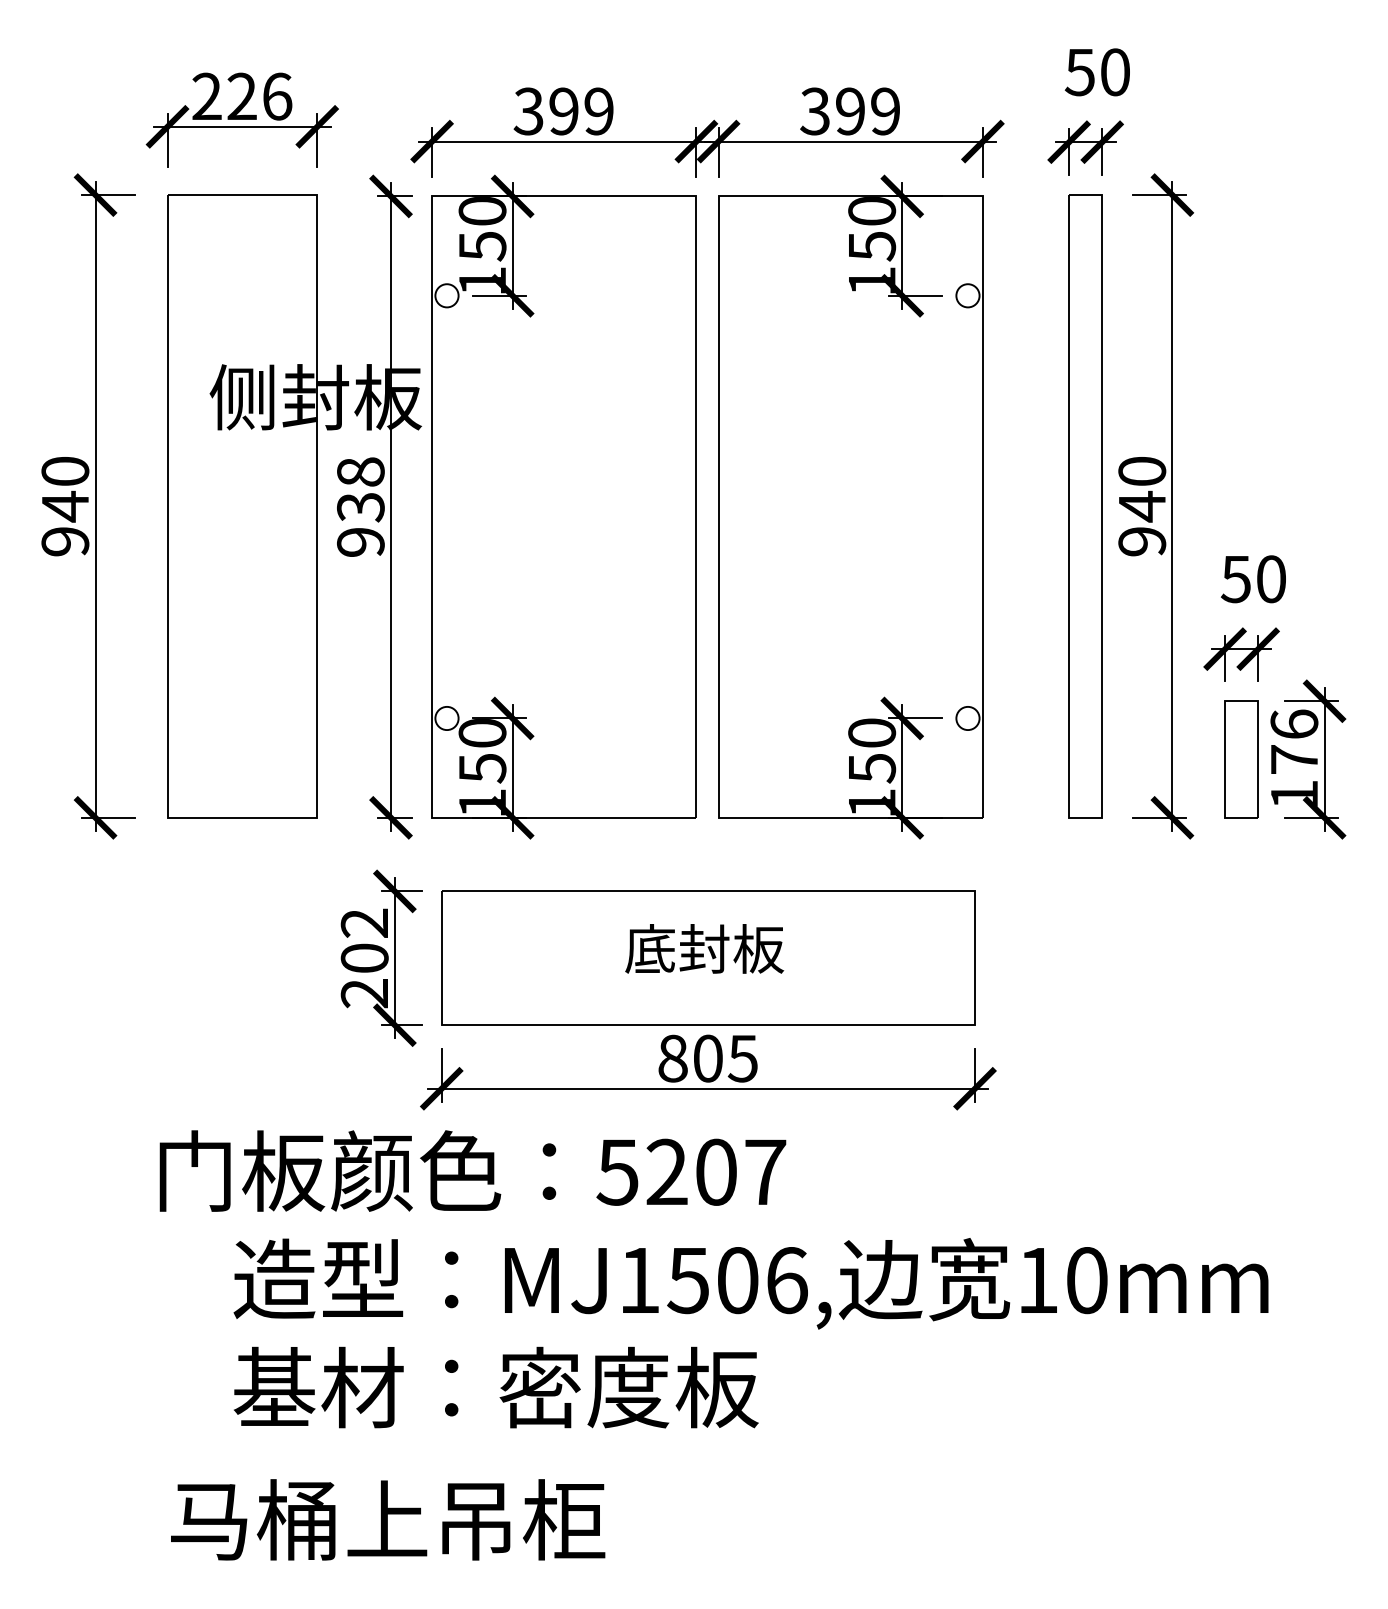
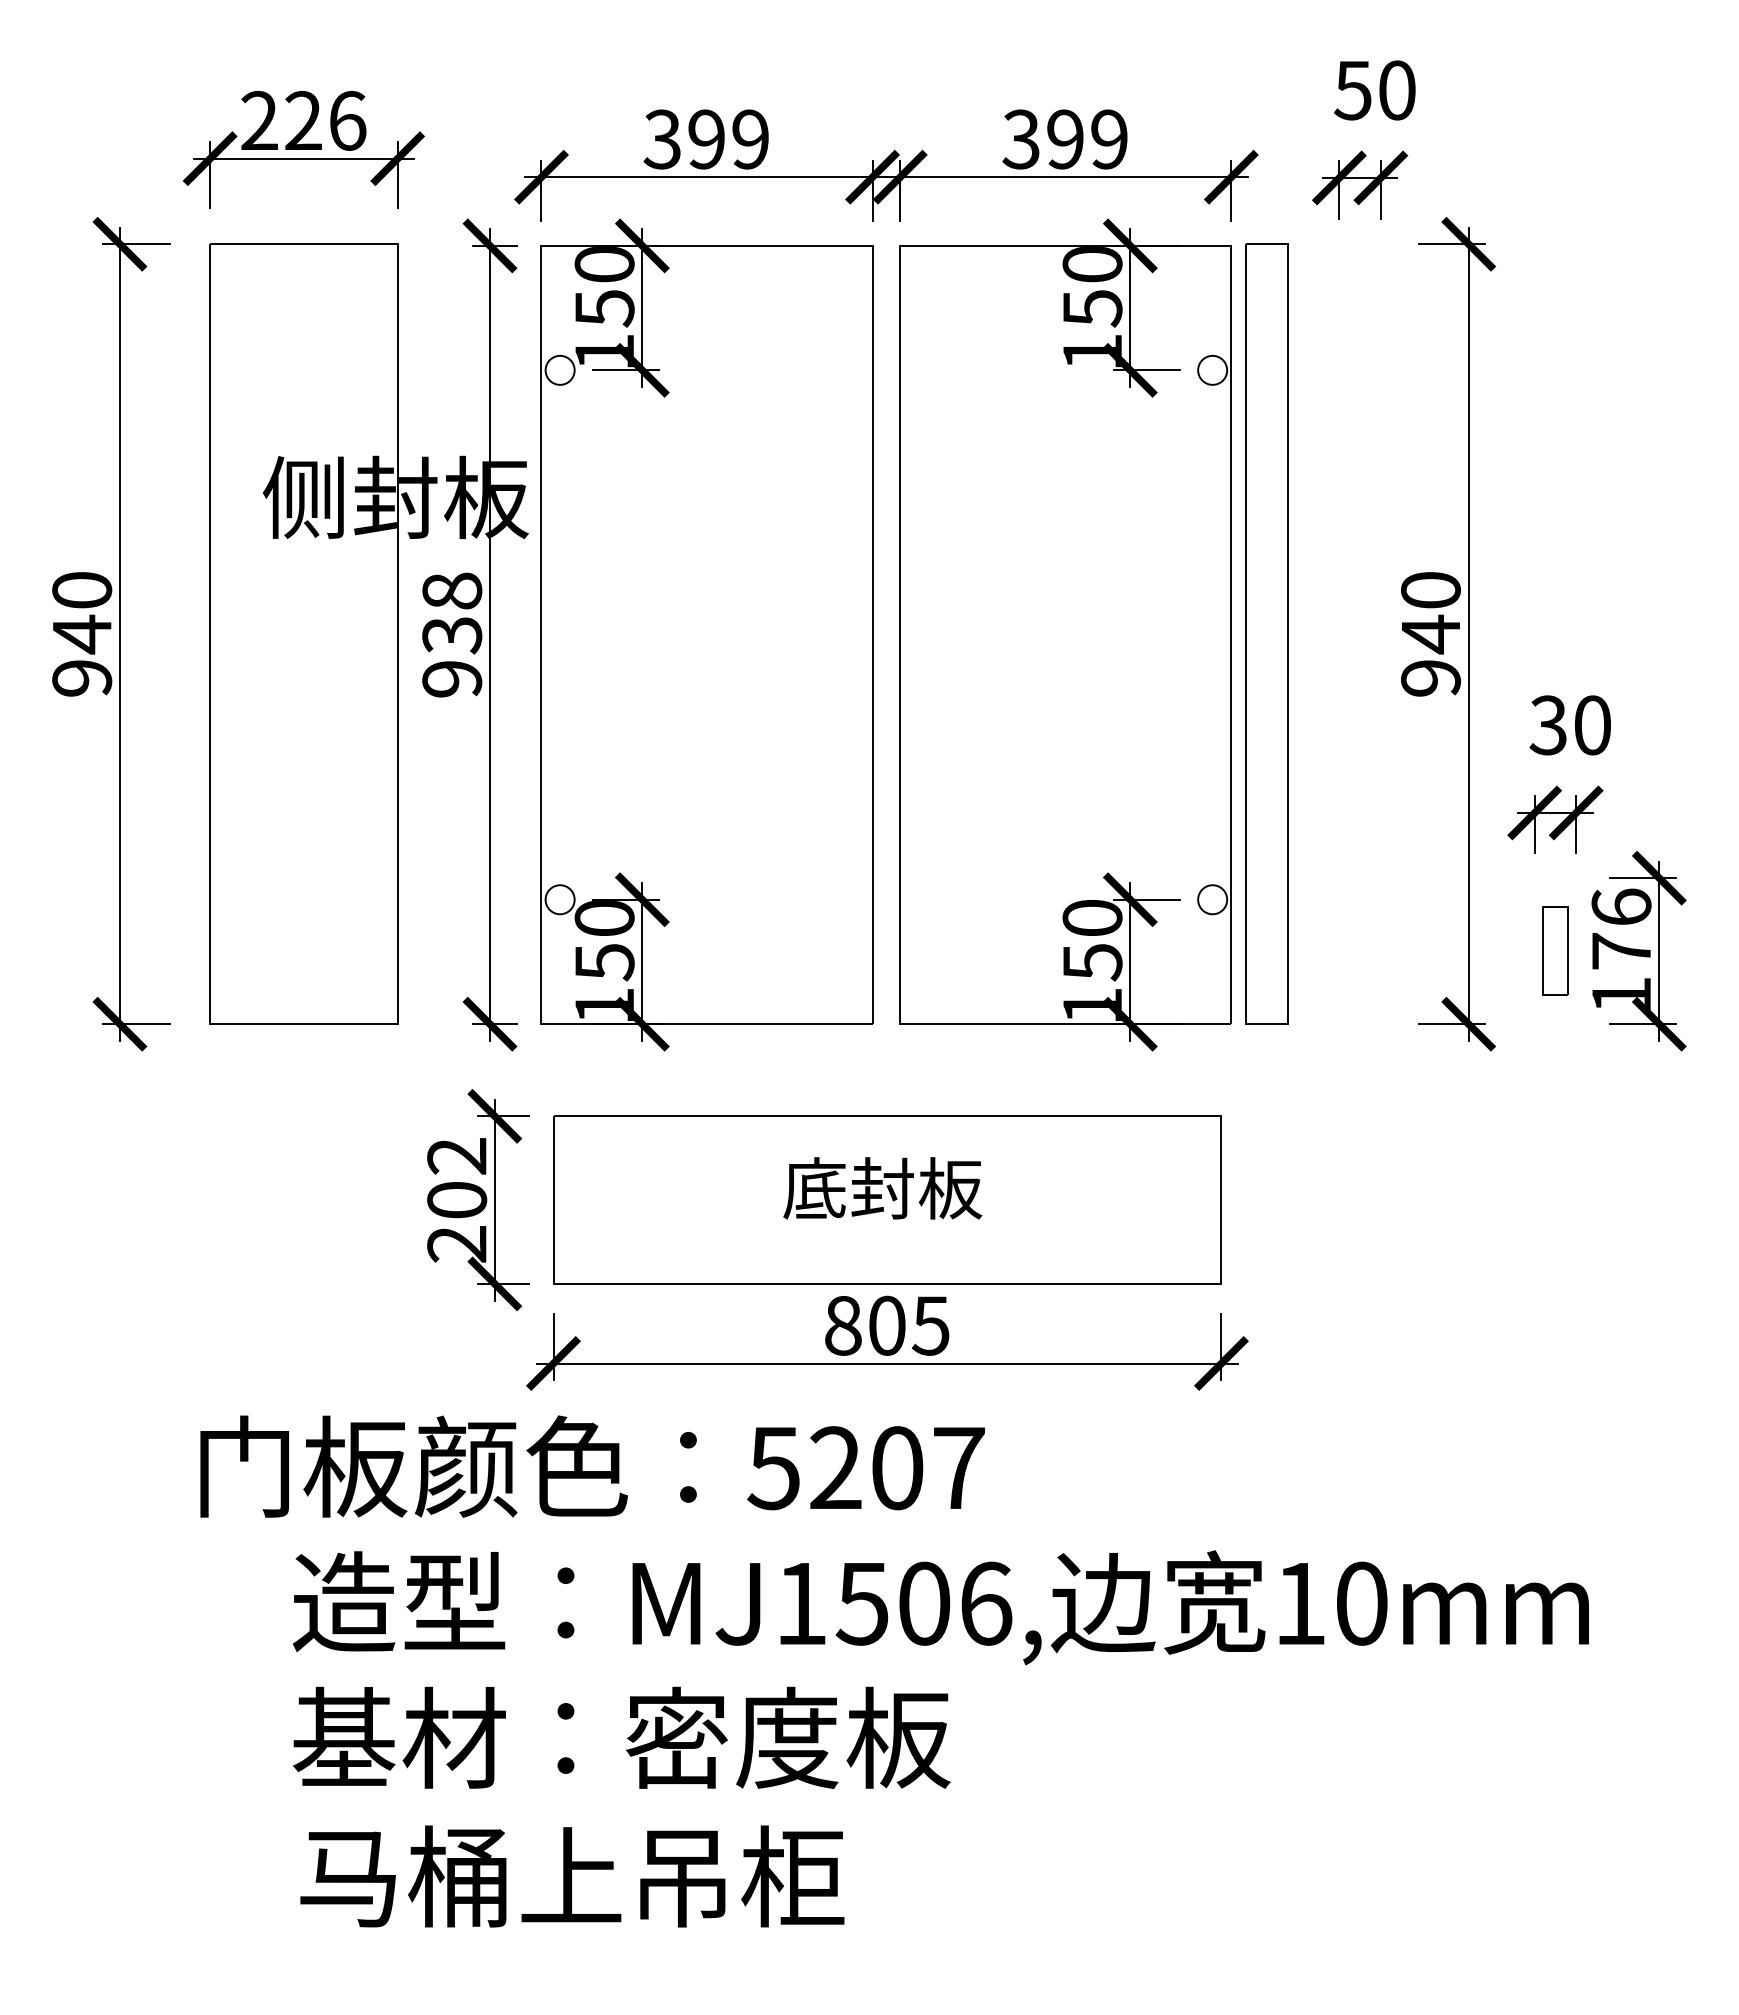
part: (1085, 505) -> (1266, 633), moved
text: (1235, 579) -> (1547, 725), 50 -> 30
part: (1241, 758) -> (1555, 950), size x0.6
text: (388, 1519) -> (572, 1876), moved

